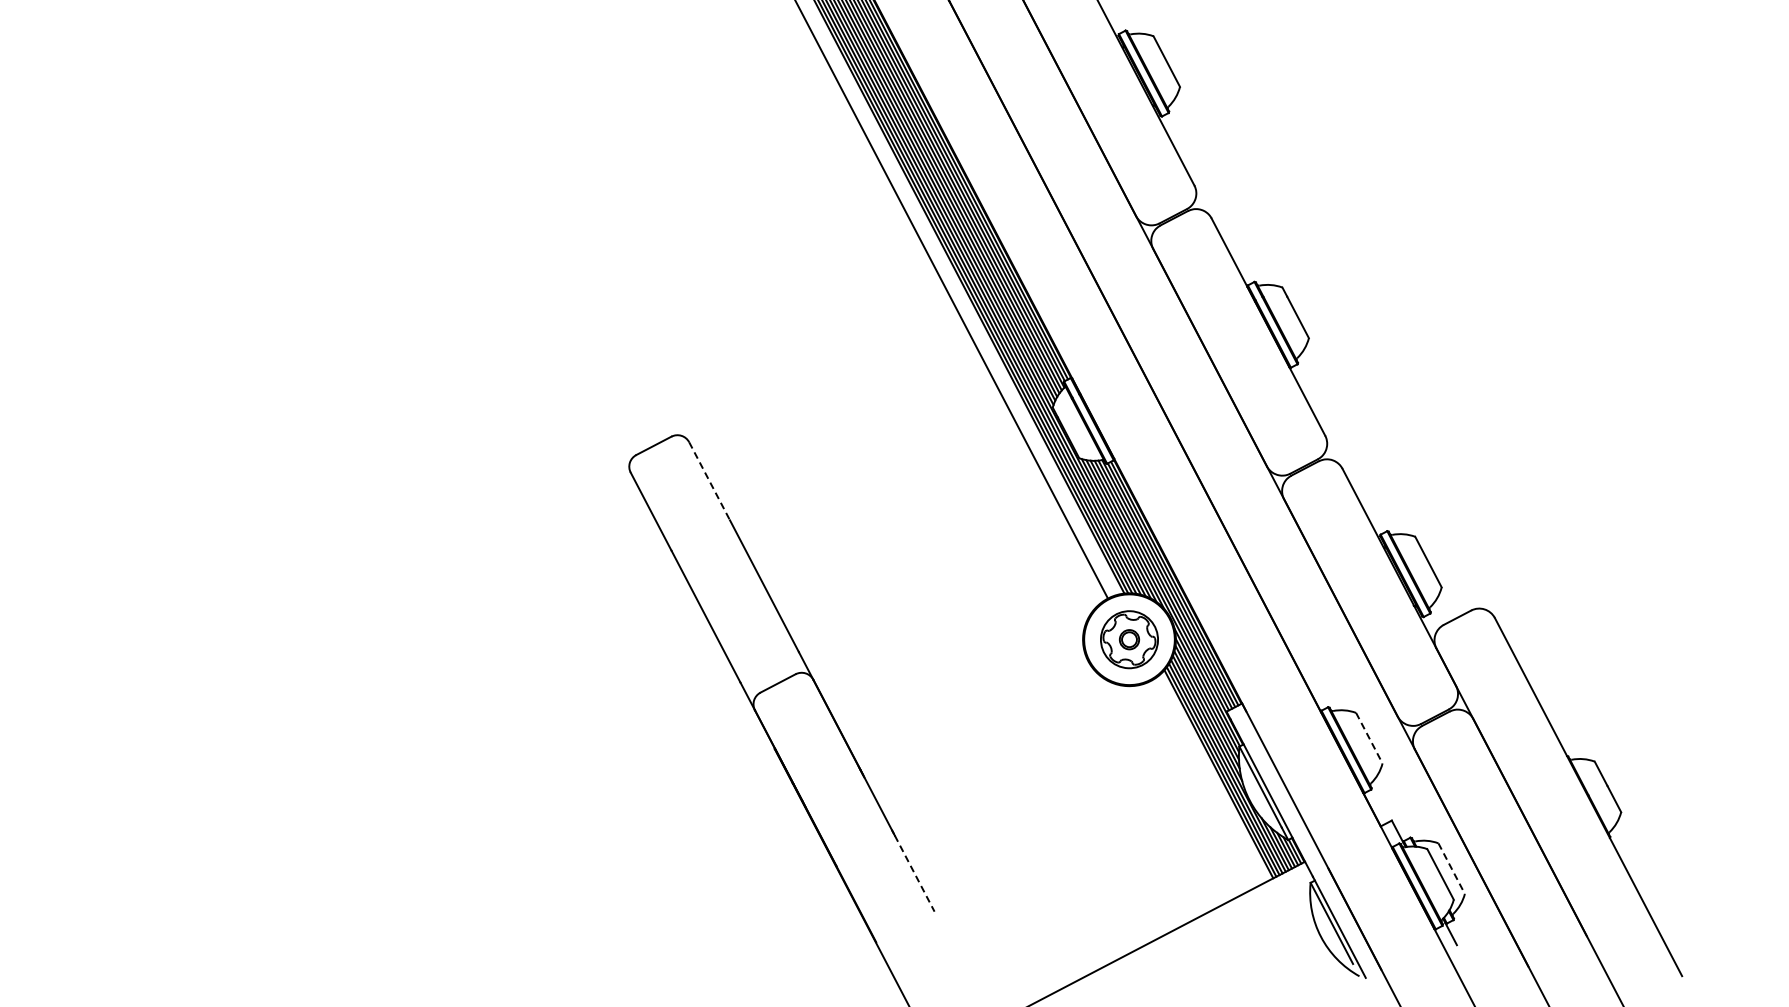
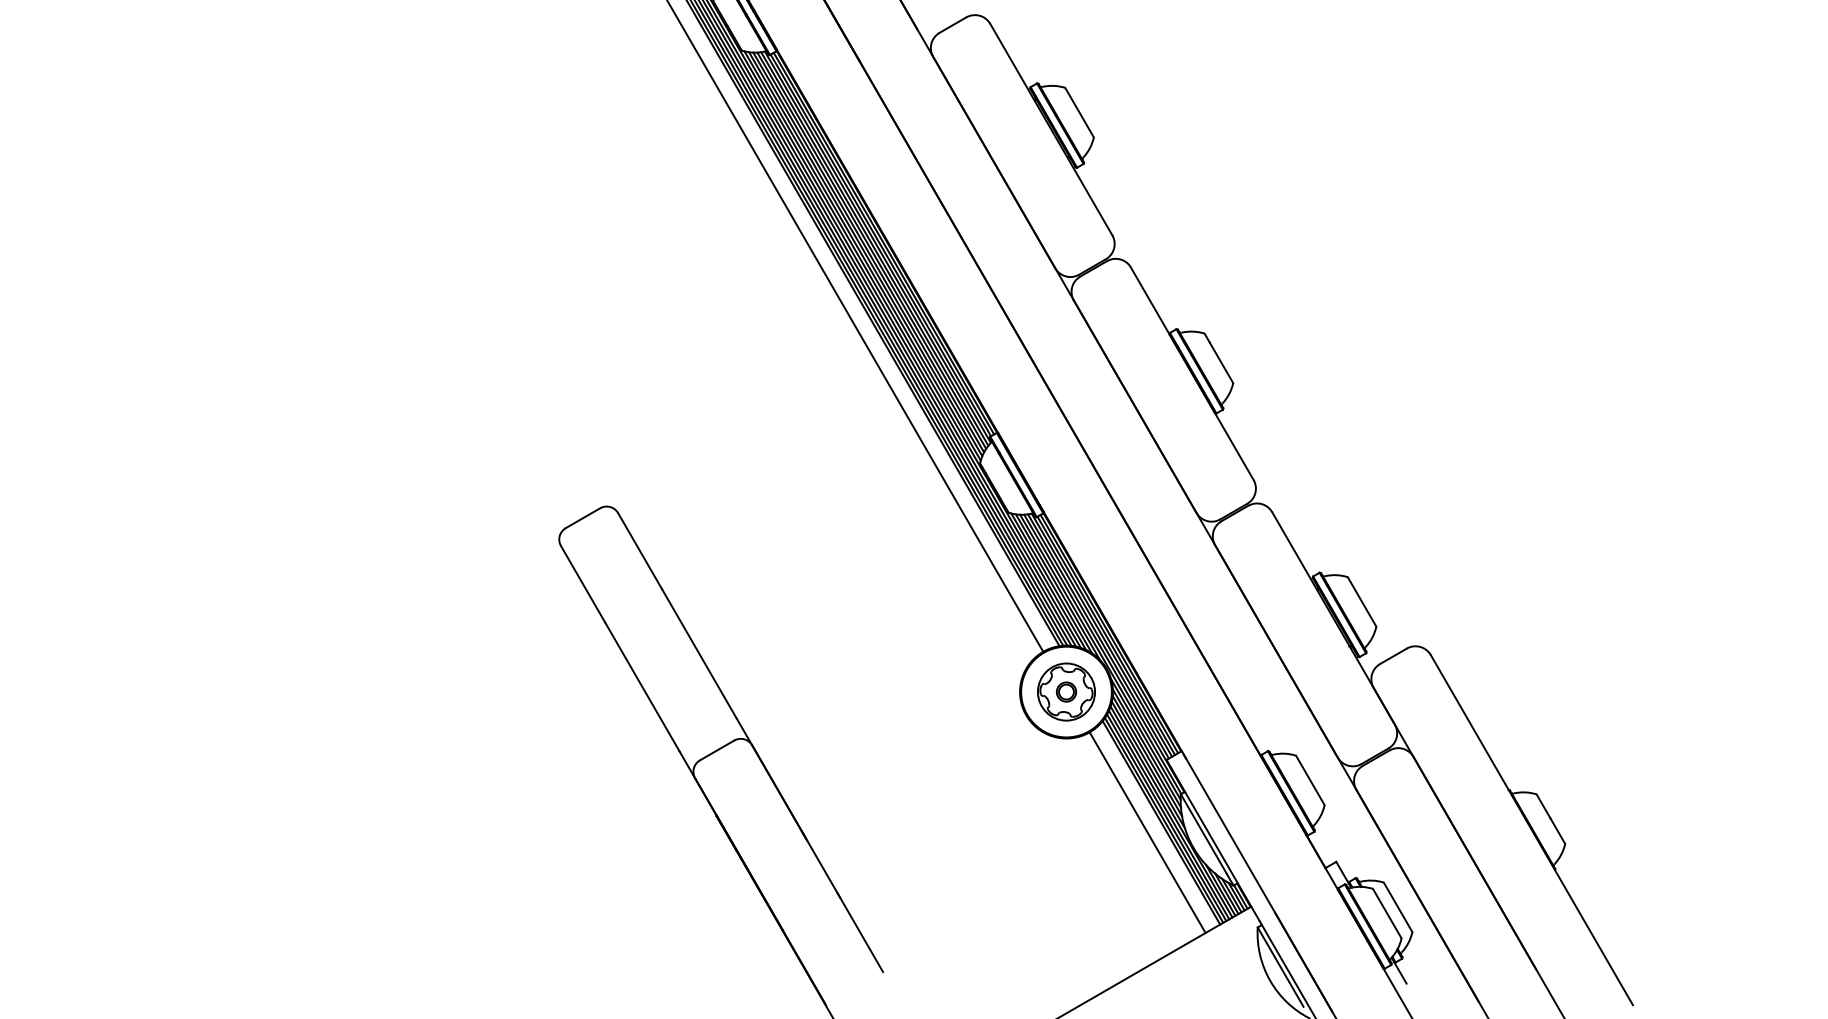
line: (709, 481) -> (640, 551), dashed -> solid
line: (1369, 738) -> (1310, 780), dashed -> solid
line: (1204, 783) -> (1147, 832), added
line: (1452, 868) -> (1398, 907), dashed -> solid
line: (914, 873) -> (861, 934), dashed -> solid

